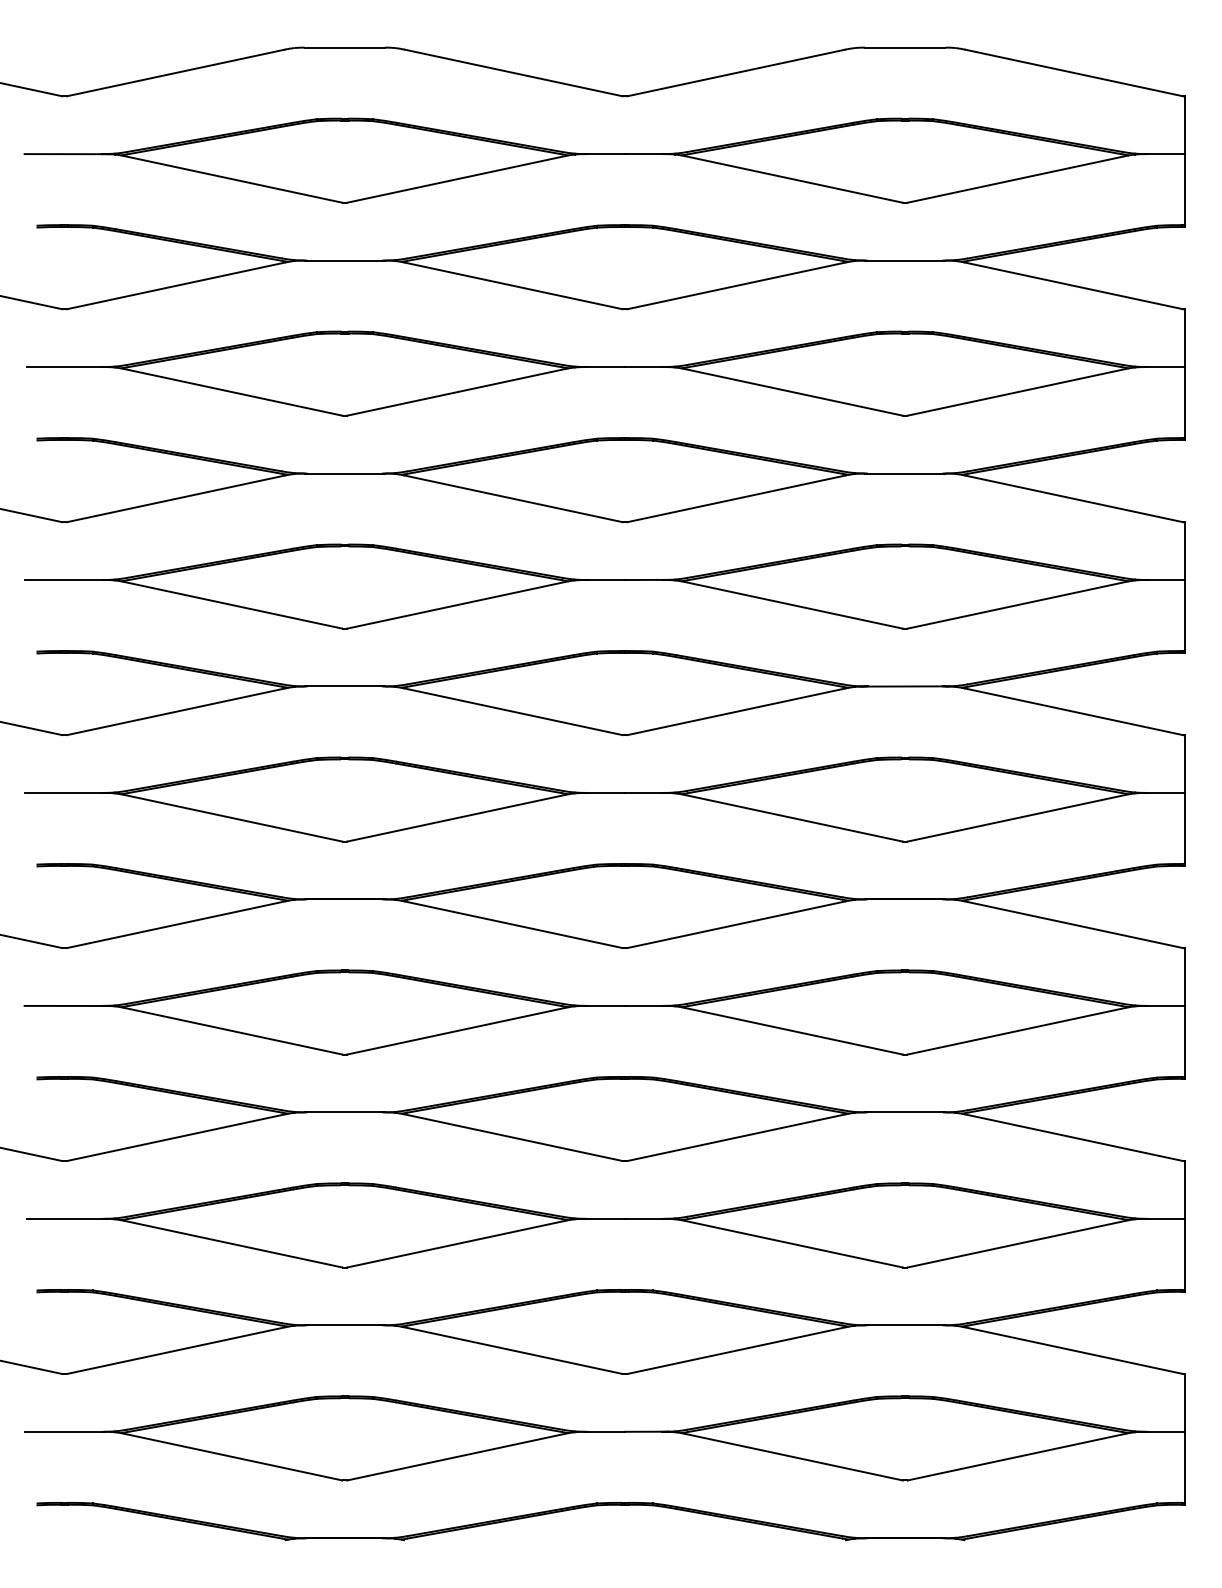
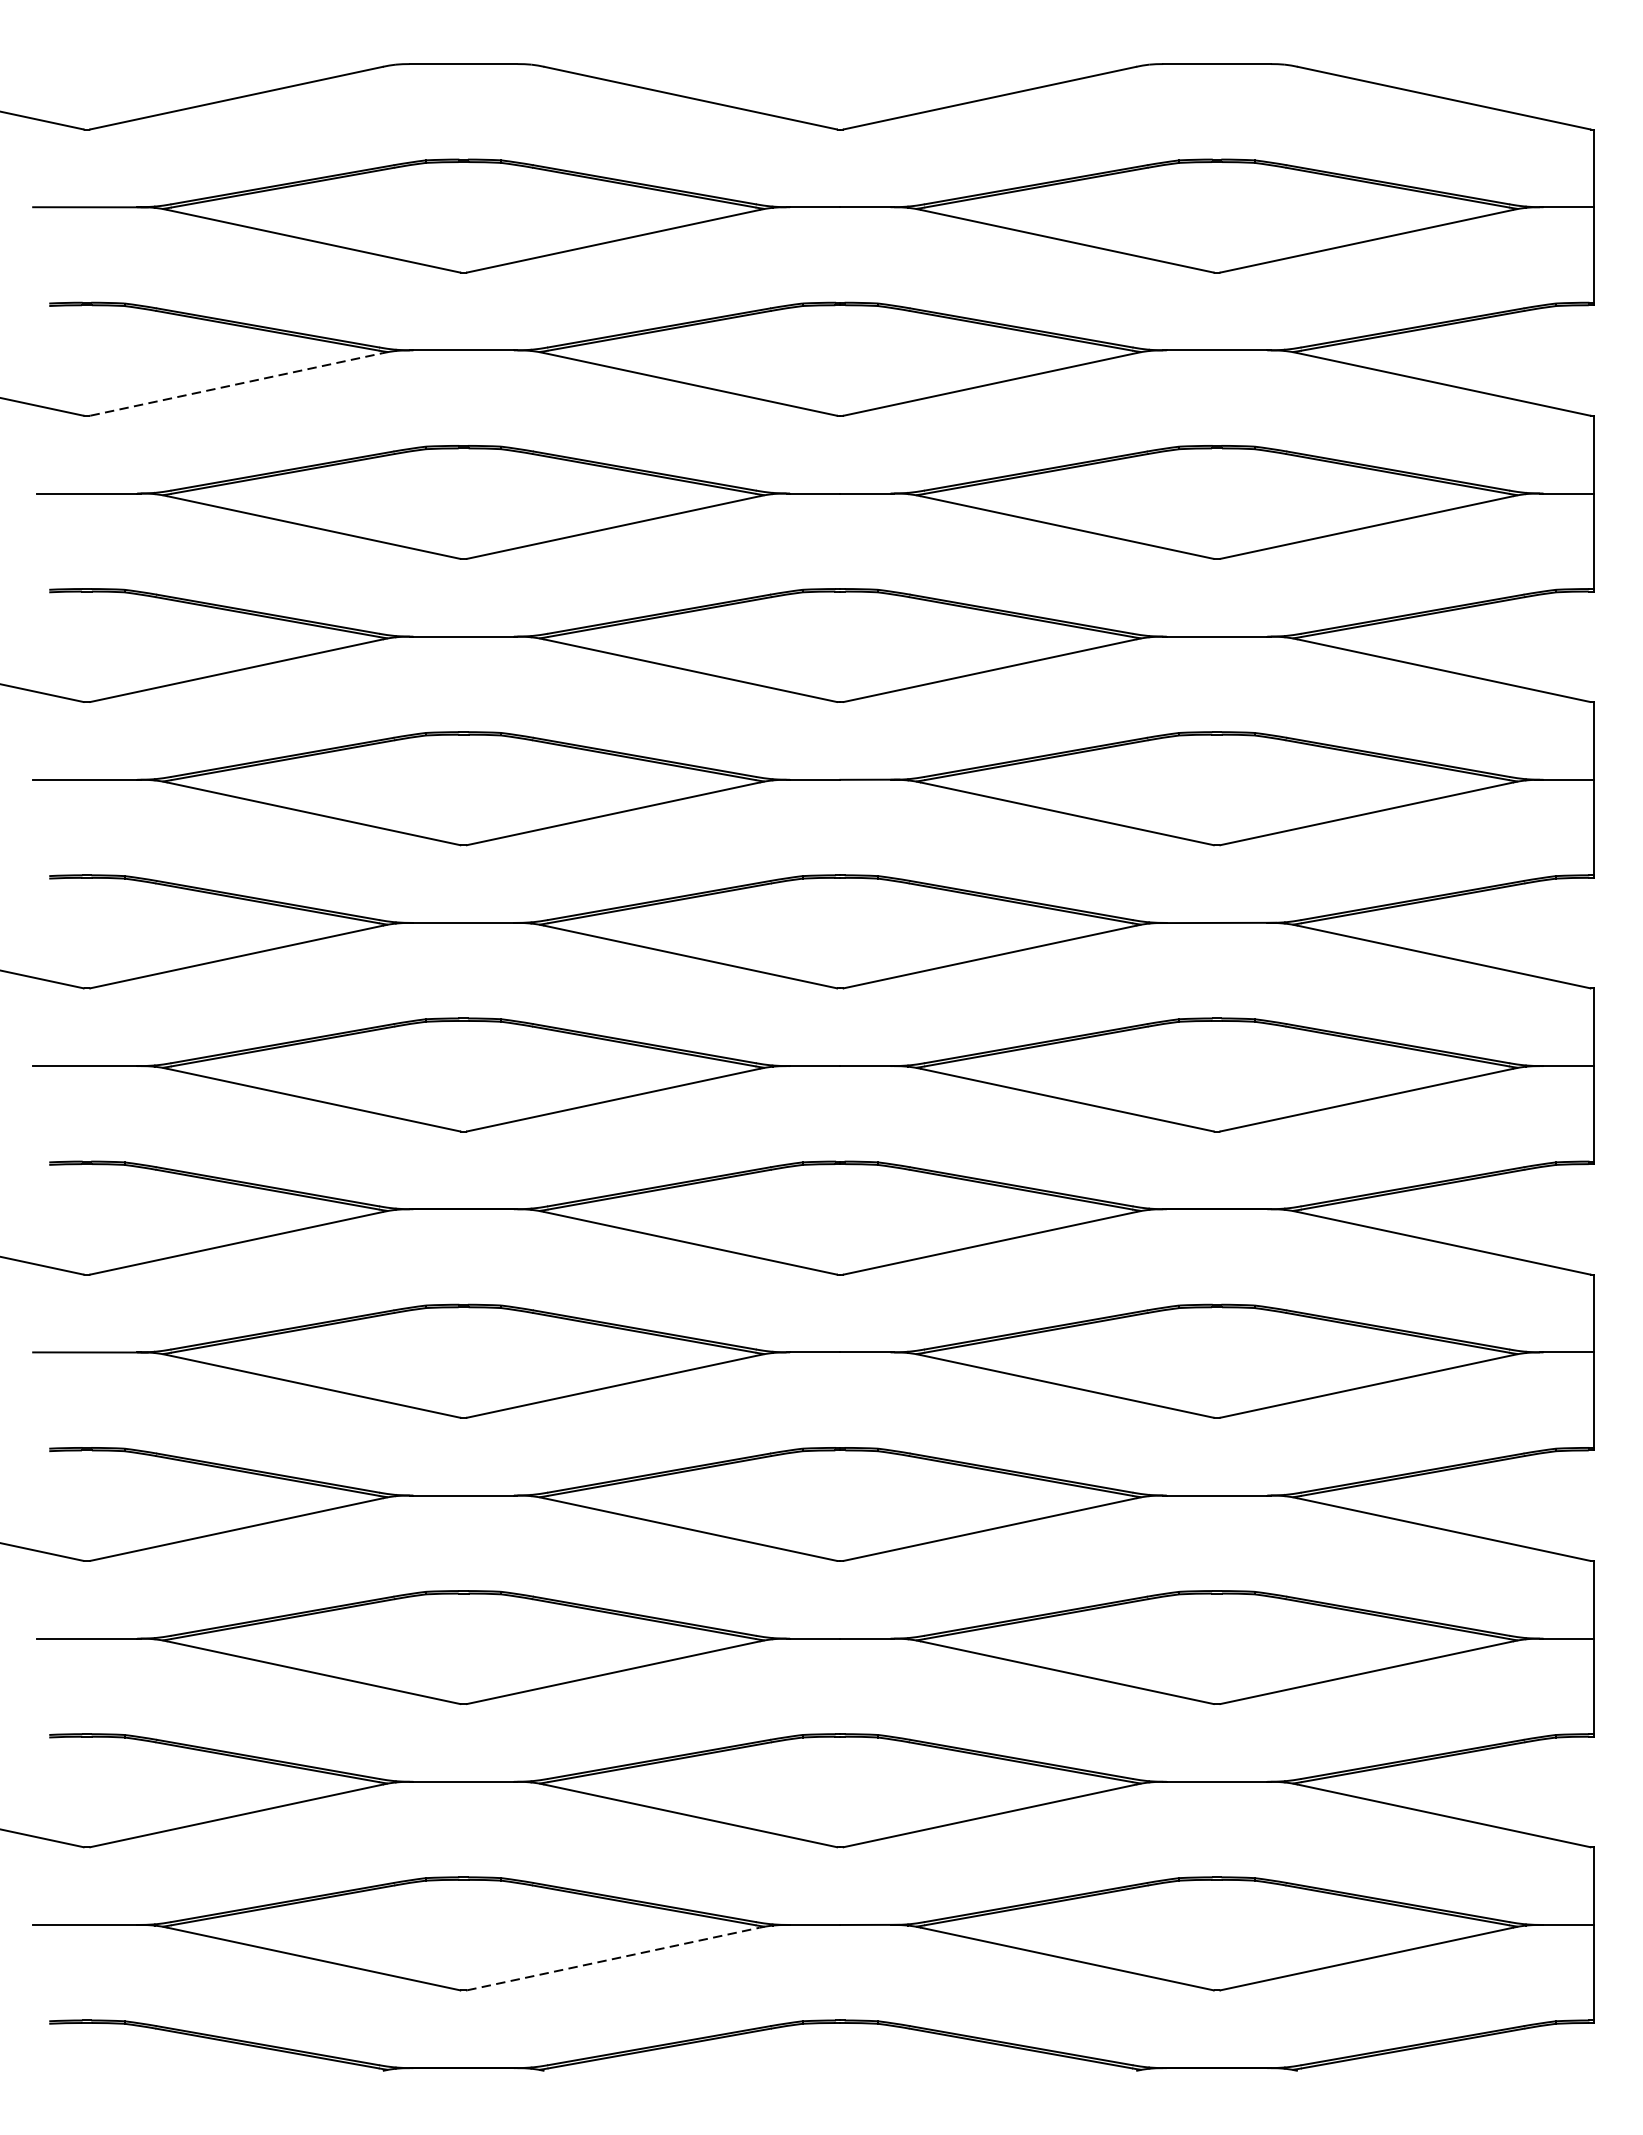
line: (176, 285) -> (237, 383), solid -> dashed
line: (456, 1457) -> (613, 1959), solid -> dashed

